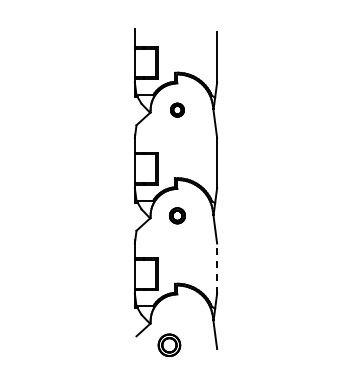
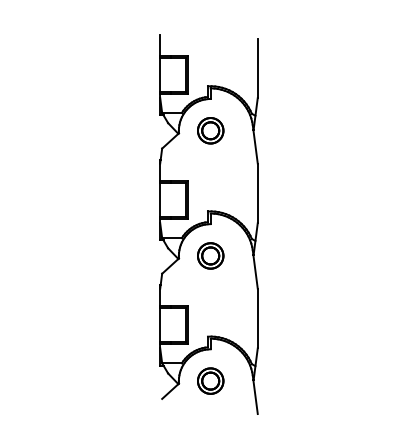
part: (177, 109) -> (210, 129), size x1.67
part: (177, 215) -> (210, 255), size x1.43
line: (217, 268) -> (258, 318), dashed -> solid
part: (169, 344) -> (210, 380), moved

